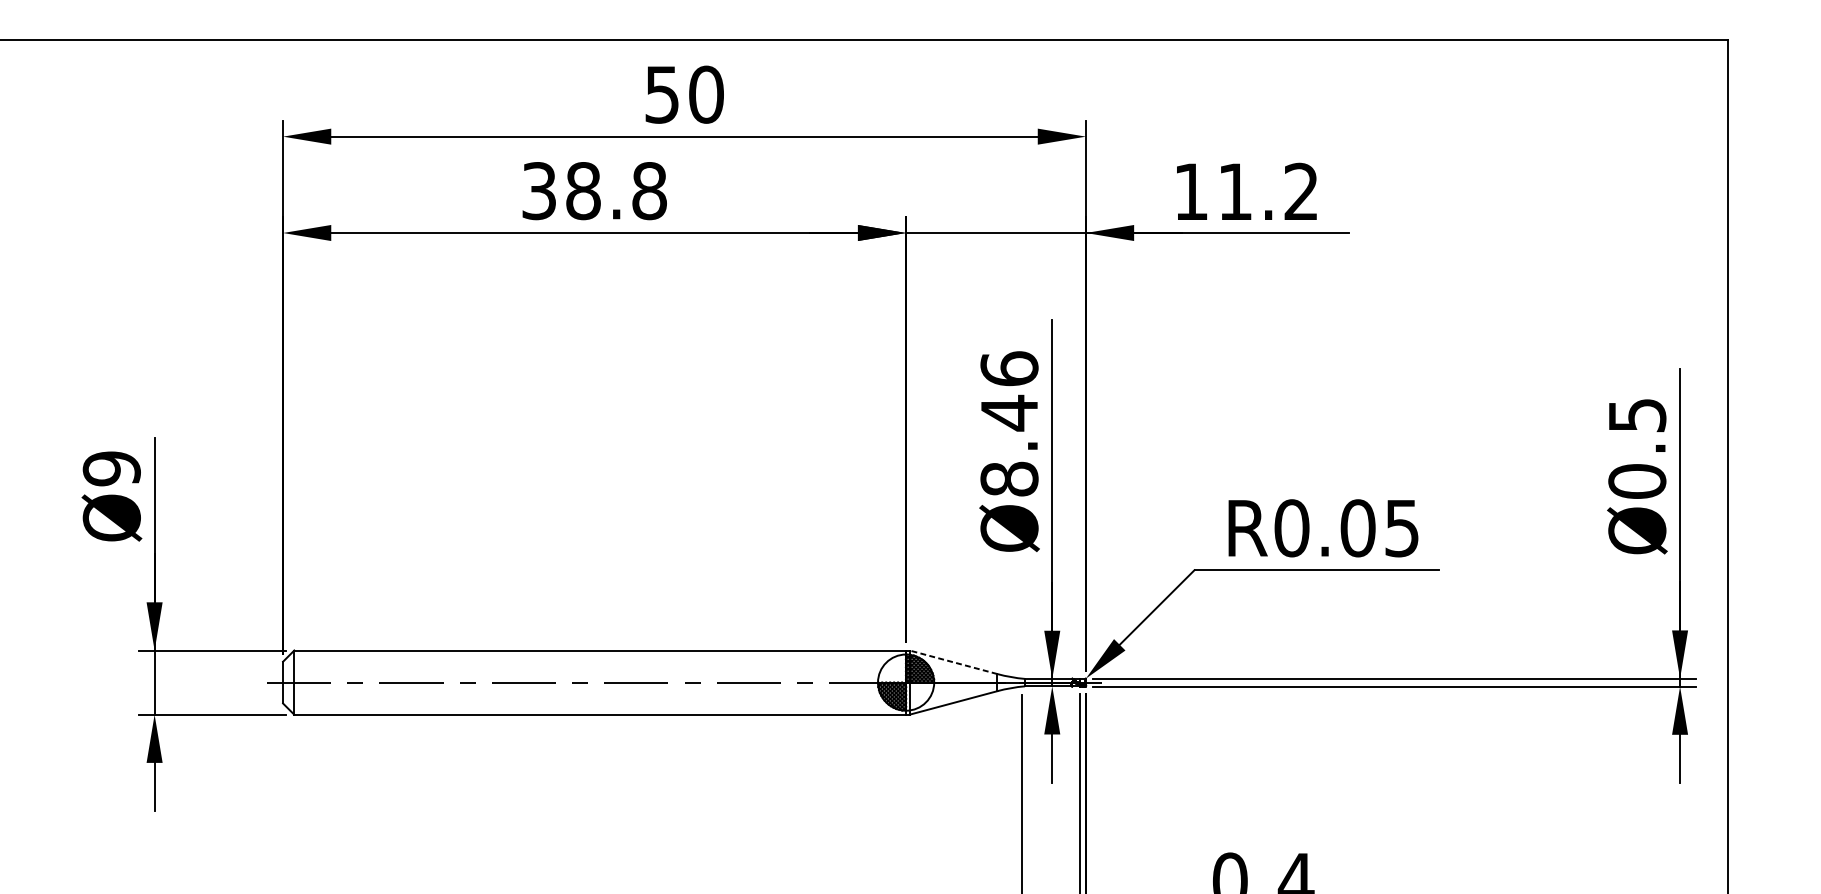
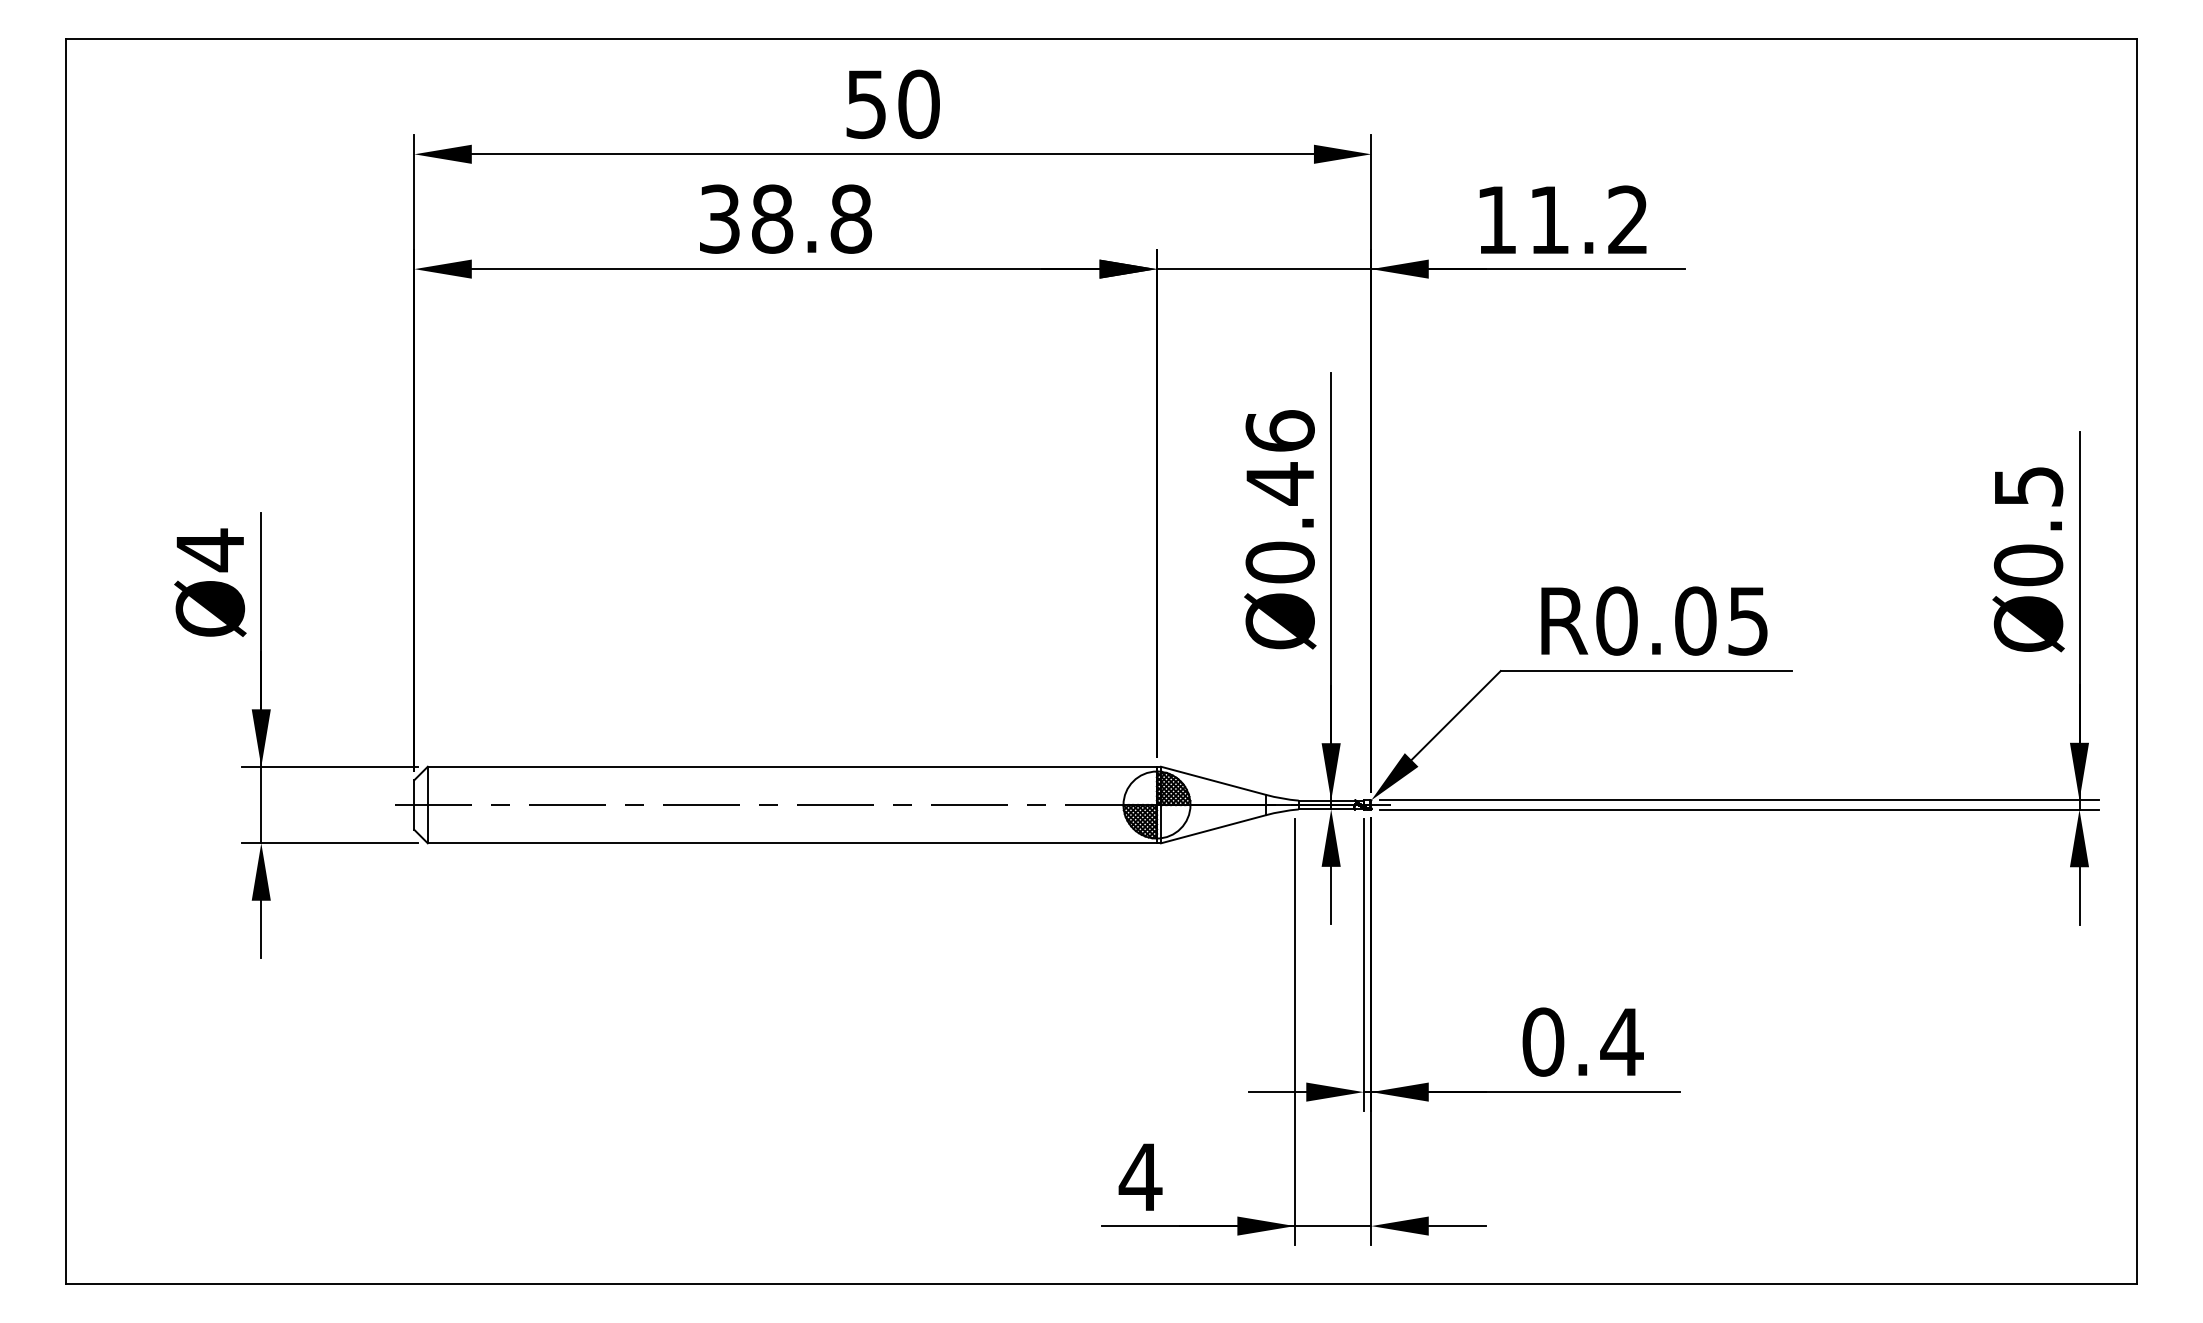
text: (111, 469) -> (210, 550), Ø9 -> Ø4
text: (1008, 479) -> (1279, 562), Ø8.46 -> Ø0.46
line: (952, 662) -> (1212, 780), dashed -> solid

